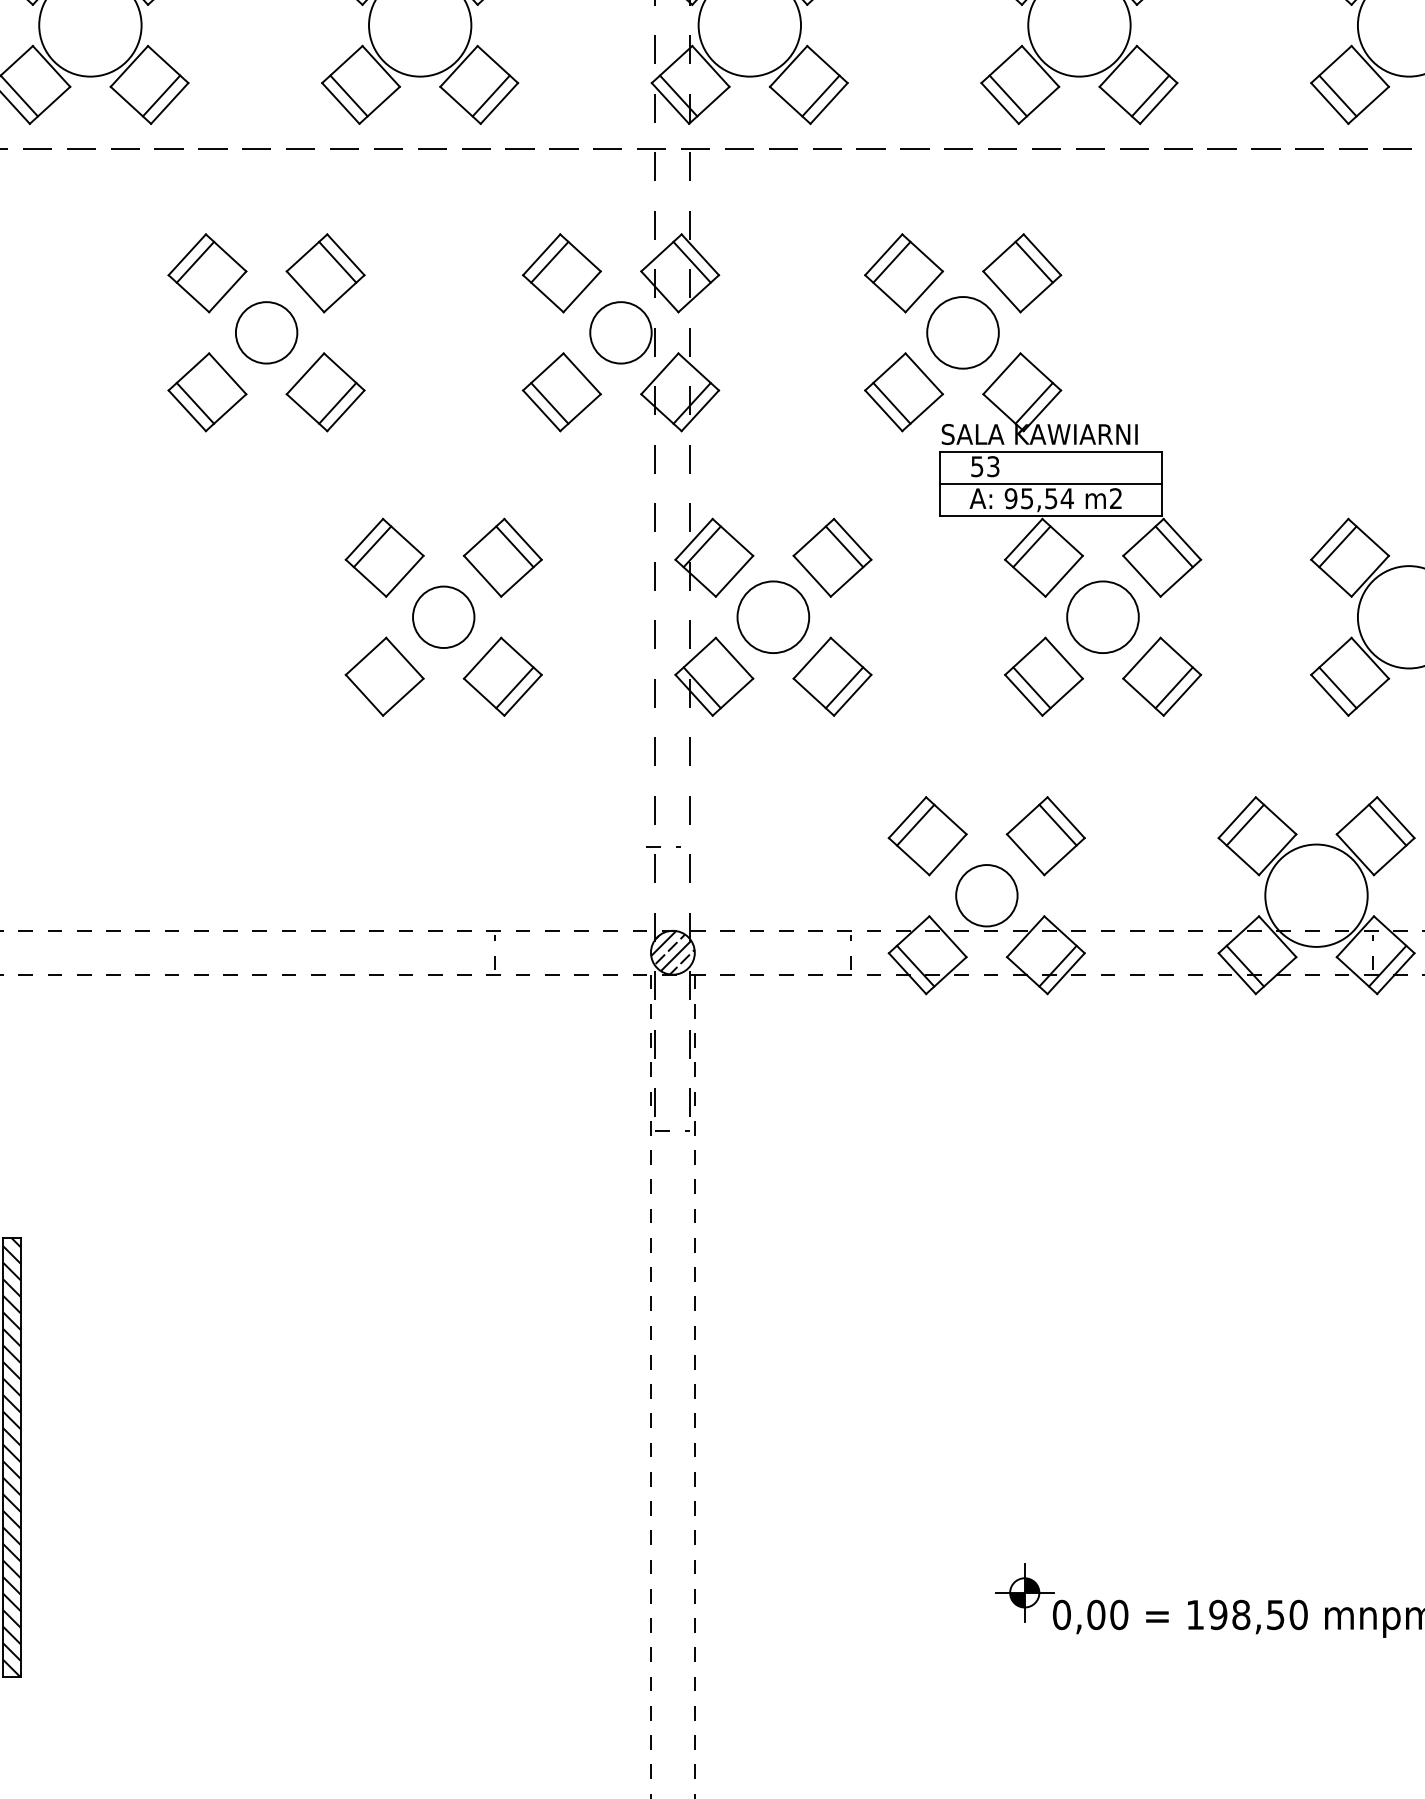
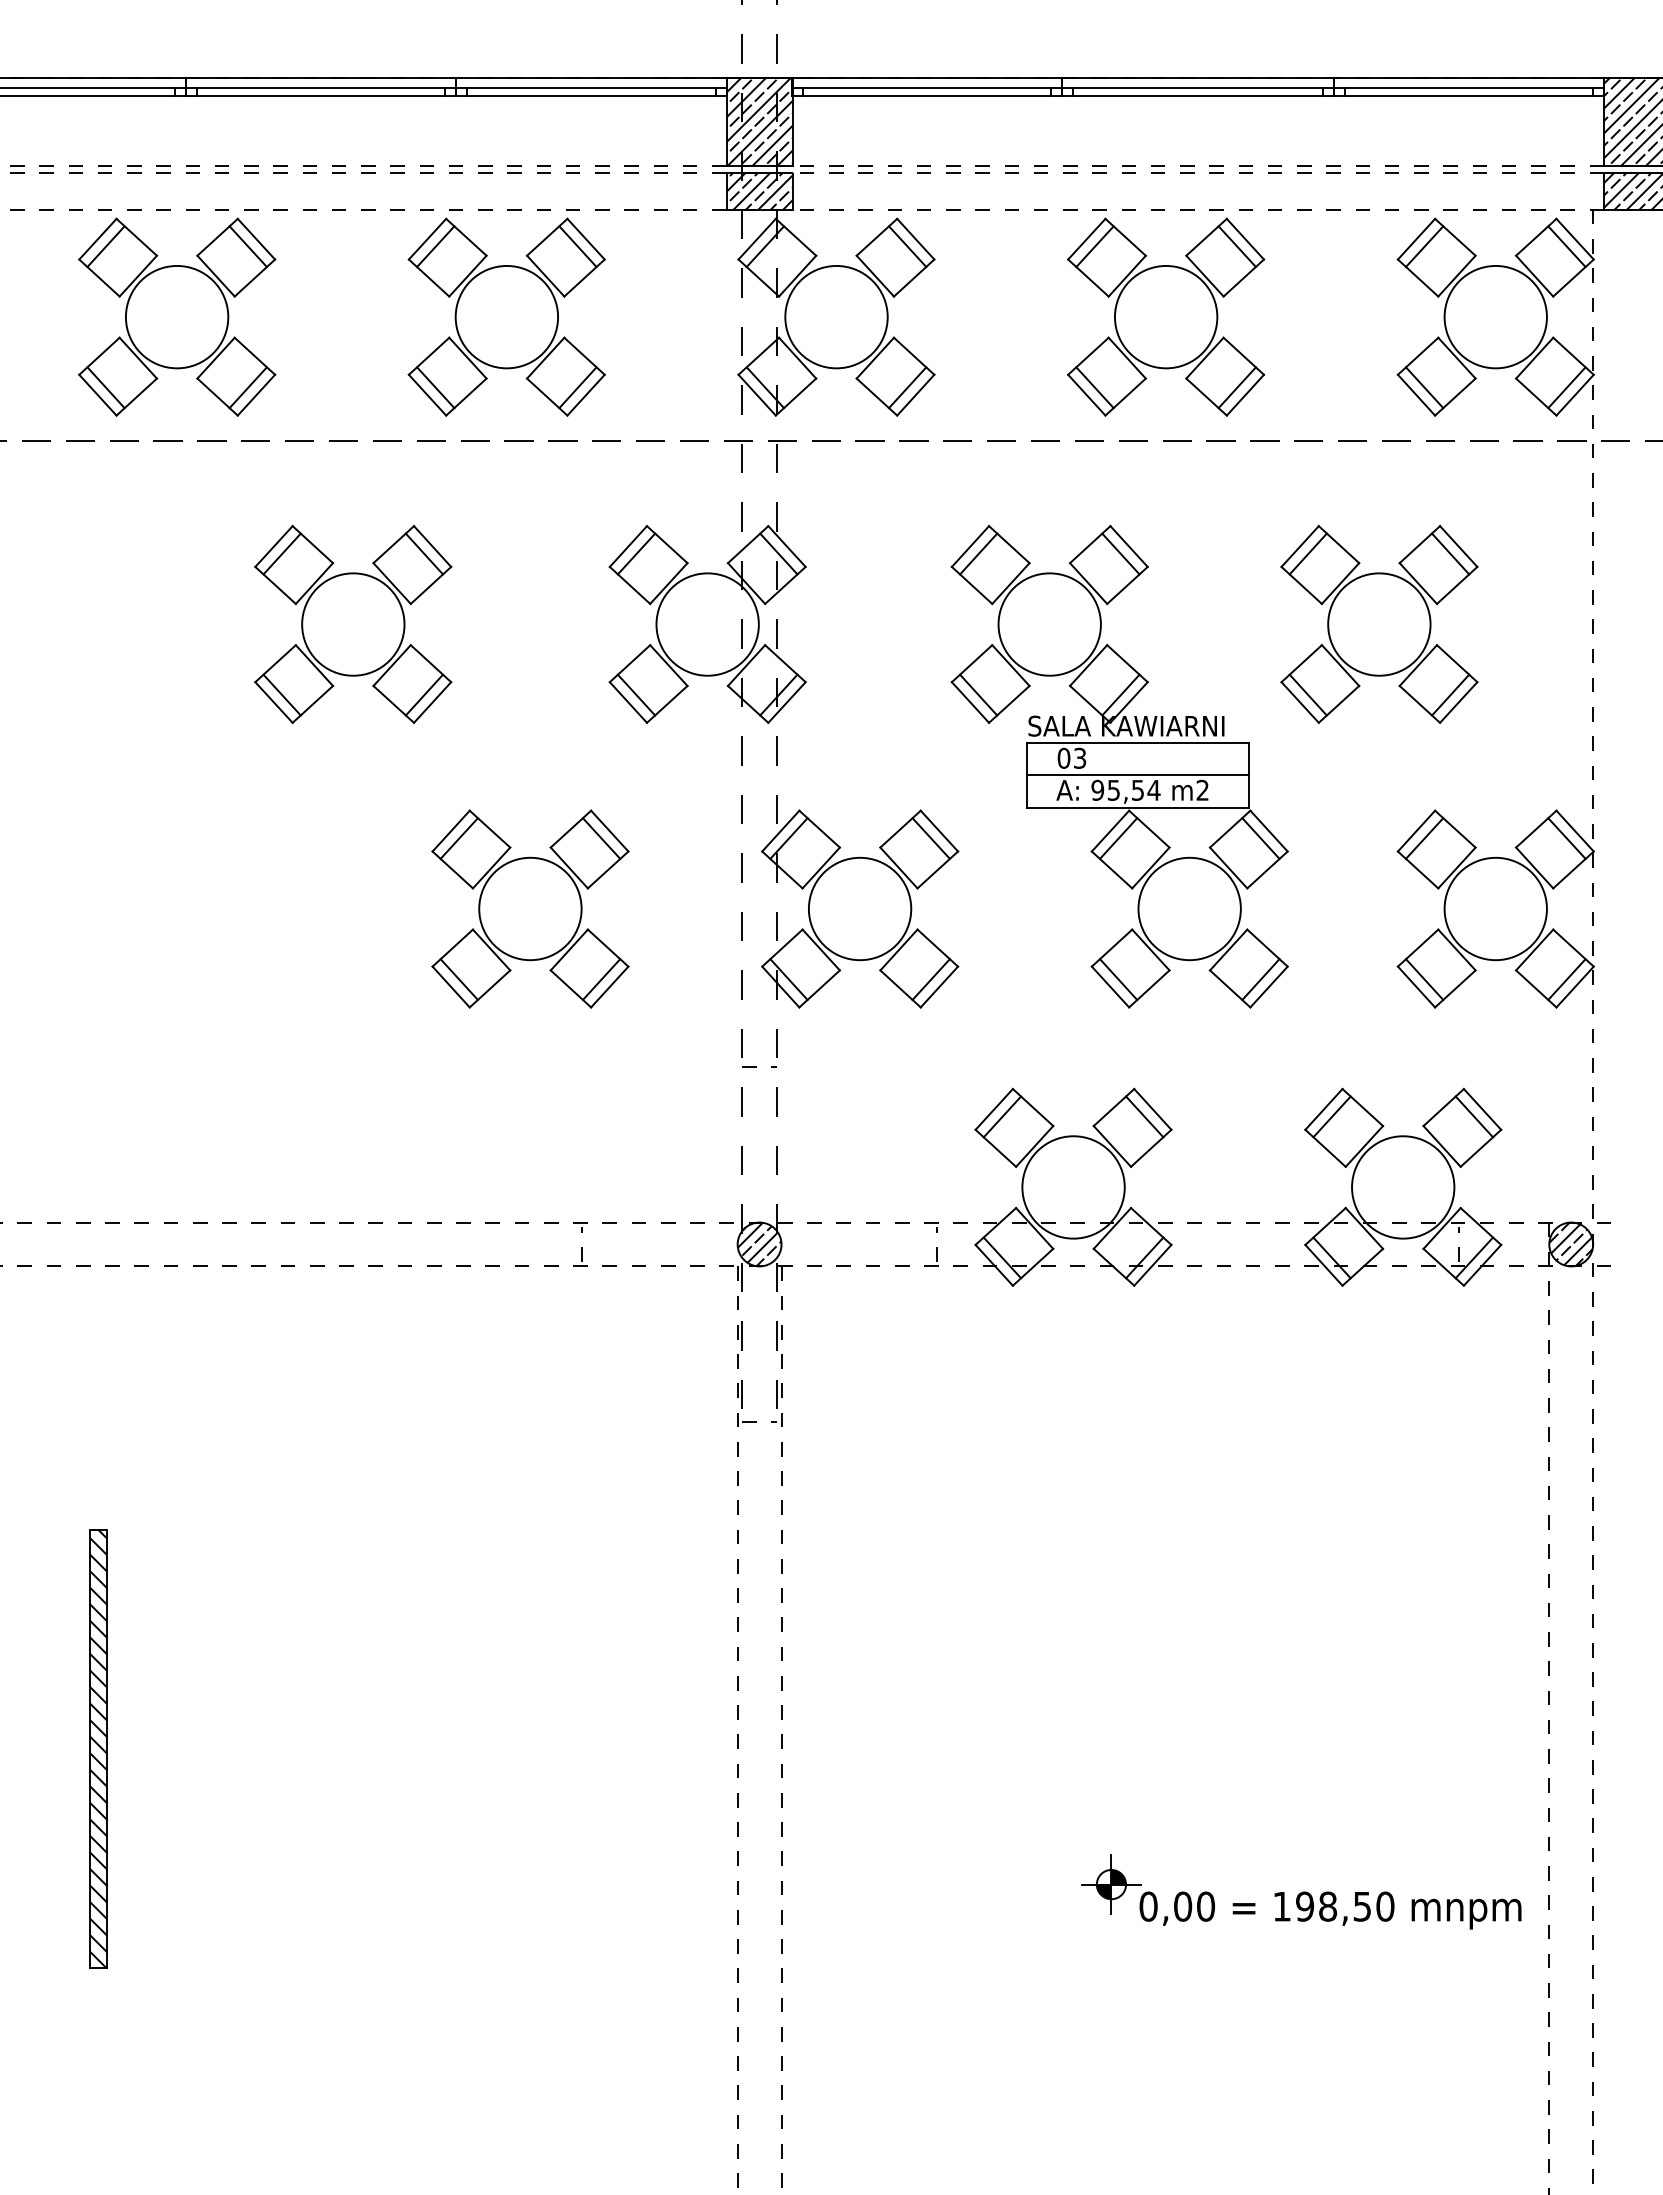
circle: (266, 332) -> (353, 624), size x1.67
circle: (620, 332) -> (707, 624), size x1.67
circle: (962, 332) -> (1049, 624), size x1.43
part: (1292, 332) -> (1379, 624), added
text: (976, 465) -> (1063, 757), 53 -> 03
circle: (443, 616) -> (530, 908), size x1.67
circle: (772, 616) -> (859, 908), size x1.43
circle: (1102, 616) -> (1189, 908), size x1.43
line: (371, 687) -> (458, 979), added
line: (660, 846) -> (756, 1066), moved
circle: (986, 895) -> (1073, 1187), size x1.67

